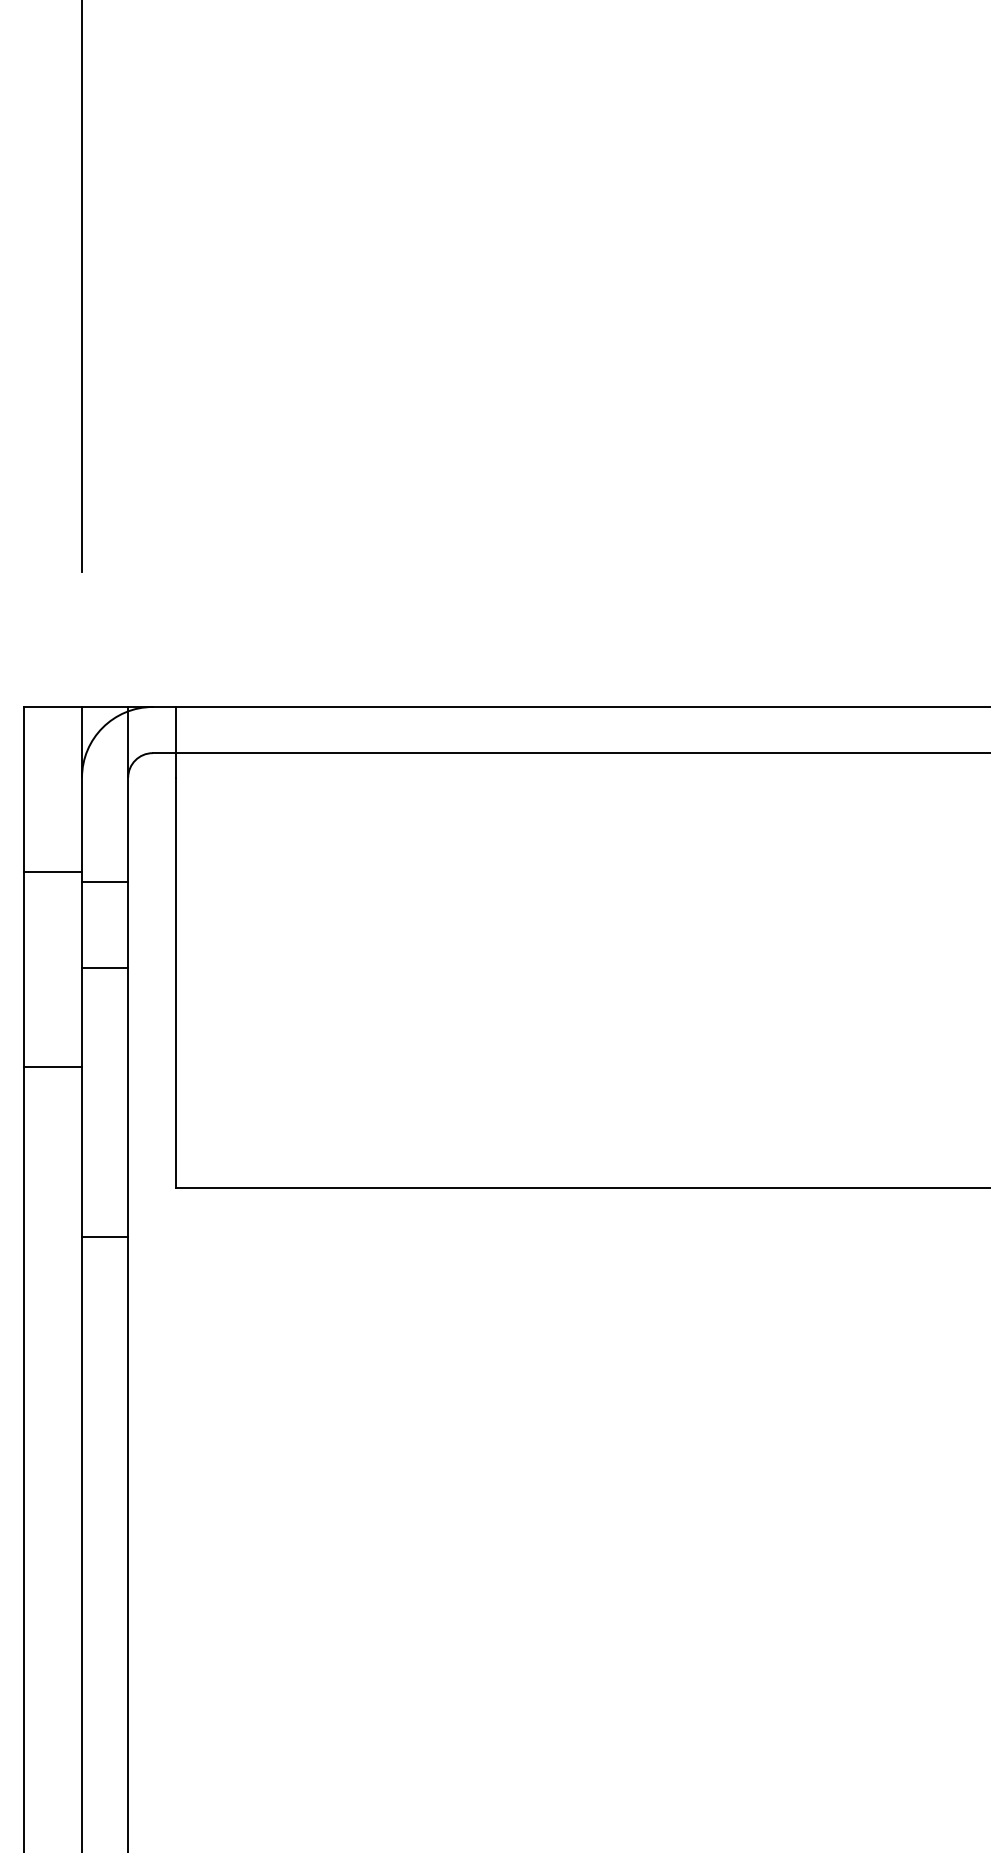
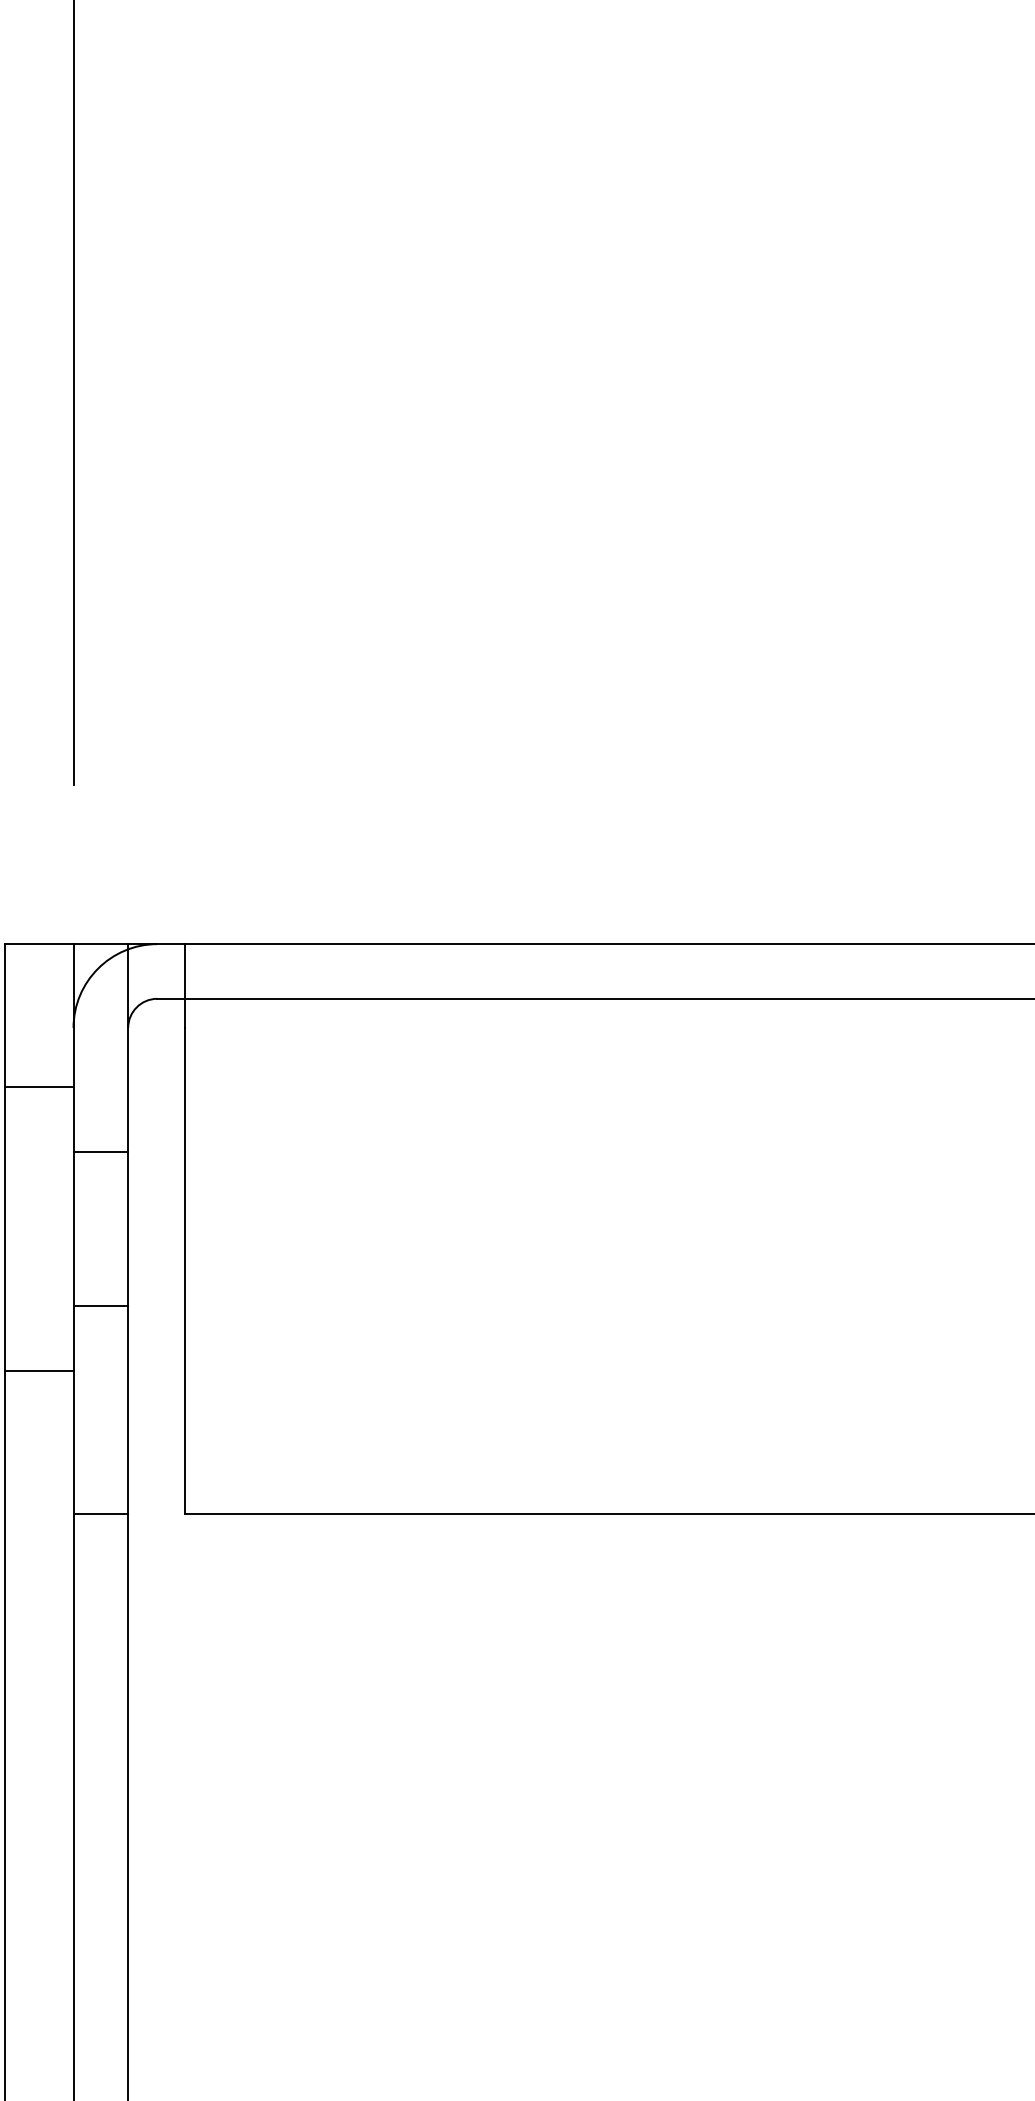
line: (53, 872) -> (39, 1086), moved
line: (105, 968) -> (101, 1305), moved
line: (105, 1236) -> (101, 1513), moved

